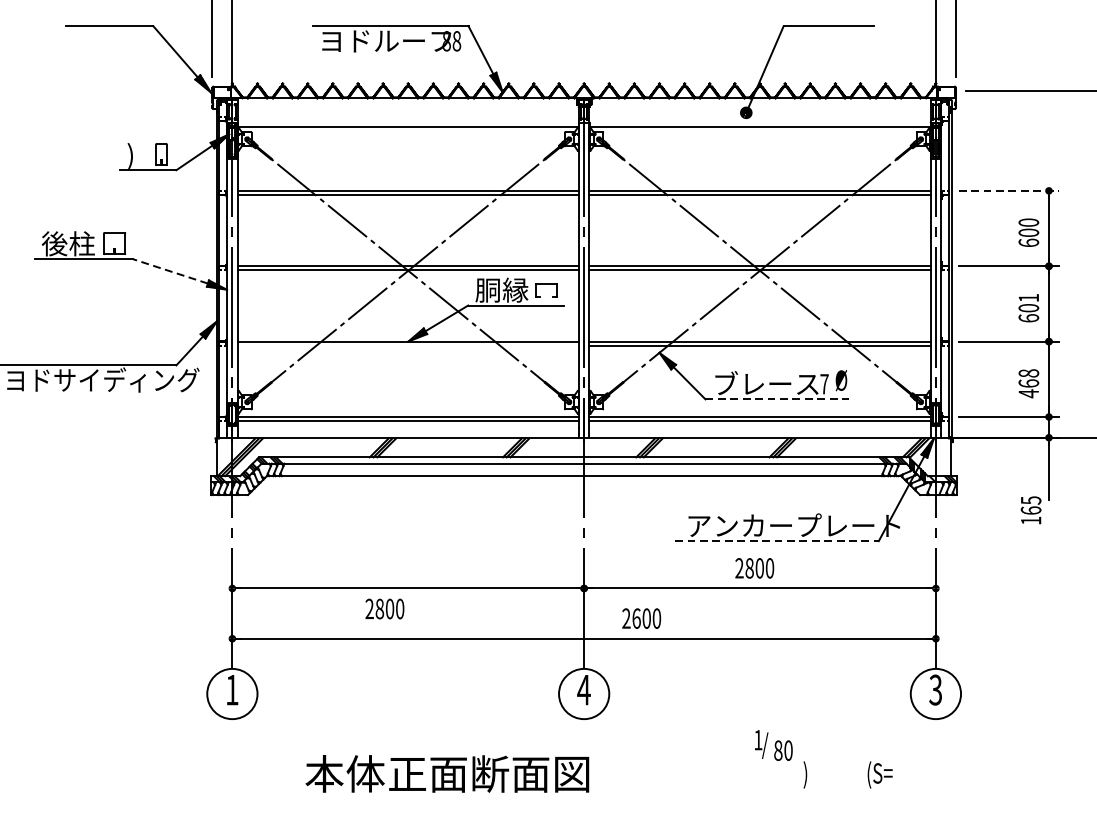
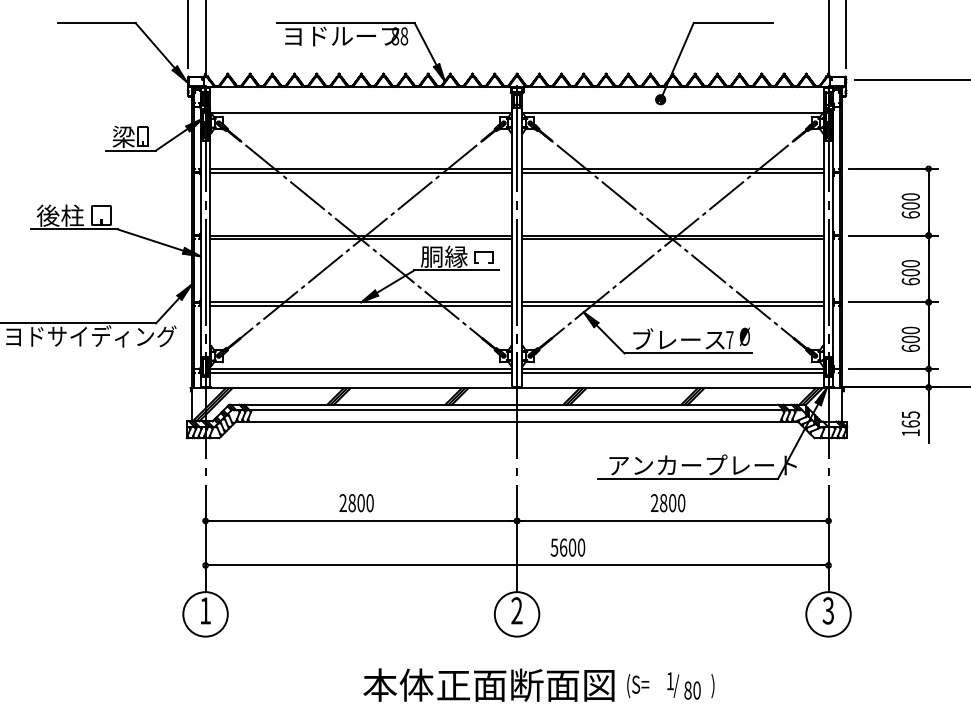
text: (139, 155) -> (123, 137), ) -> 梁
line: (1009, 190) -> (893, 168), dashed -> solid
line: (170, 271) -> (150, 240), dashed -> solid
text: (1028, 297) -> (910, 263), 601 -> 600
line: (408, 346) -> (361, 306), added
text: (1028, 383) -> (910, 339), 468 -> 600
line: (777, 399) -> (688, 353), dashed -> solid
text: (1030, 510) -> (910, 423), moved
line: (777, 541) -> (688, 479), dashed -> solid
text: (384, 609) -> (356, 503), moved
text: (626, 618) -> (554, 547), 2600 -> 5600
text: (583, 689) -> (516, 610), 4 -> 2
text: (773, 744) -> (683, 685), moved
text: (446, 773) -> (488, 684), moved
text: (880, 775) -> (638, 686), moved

